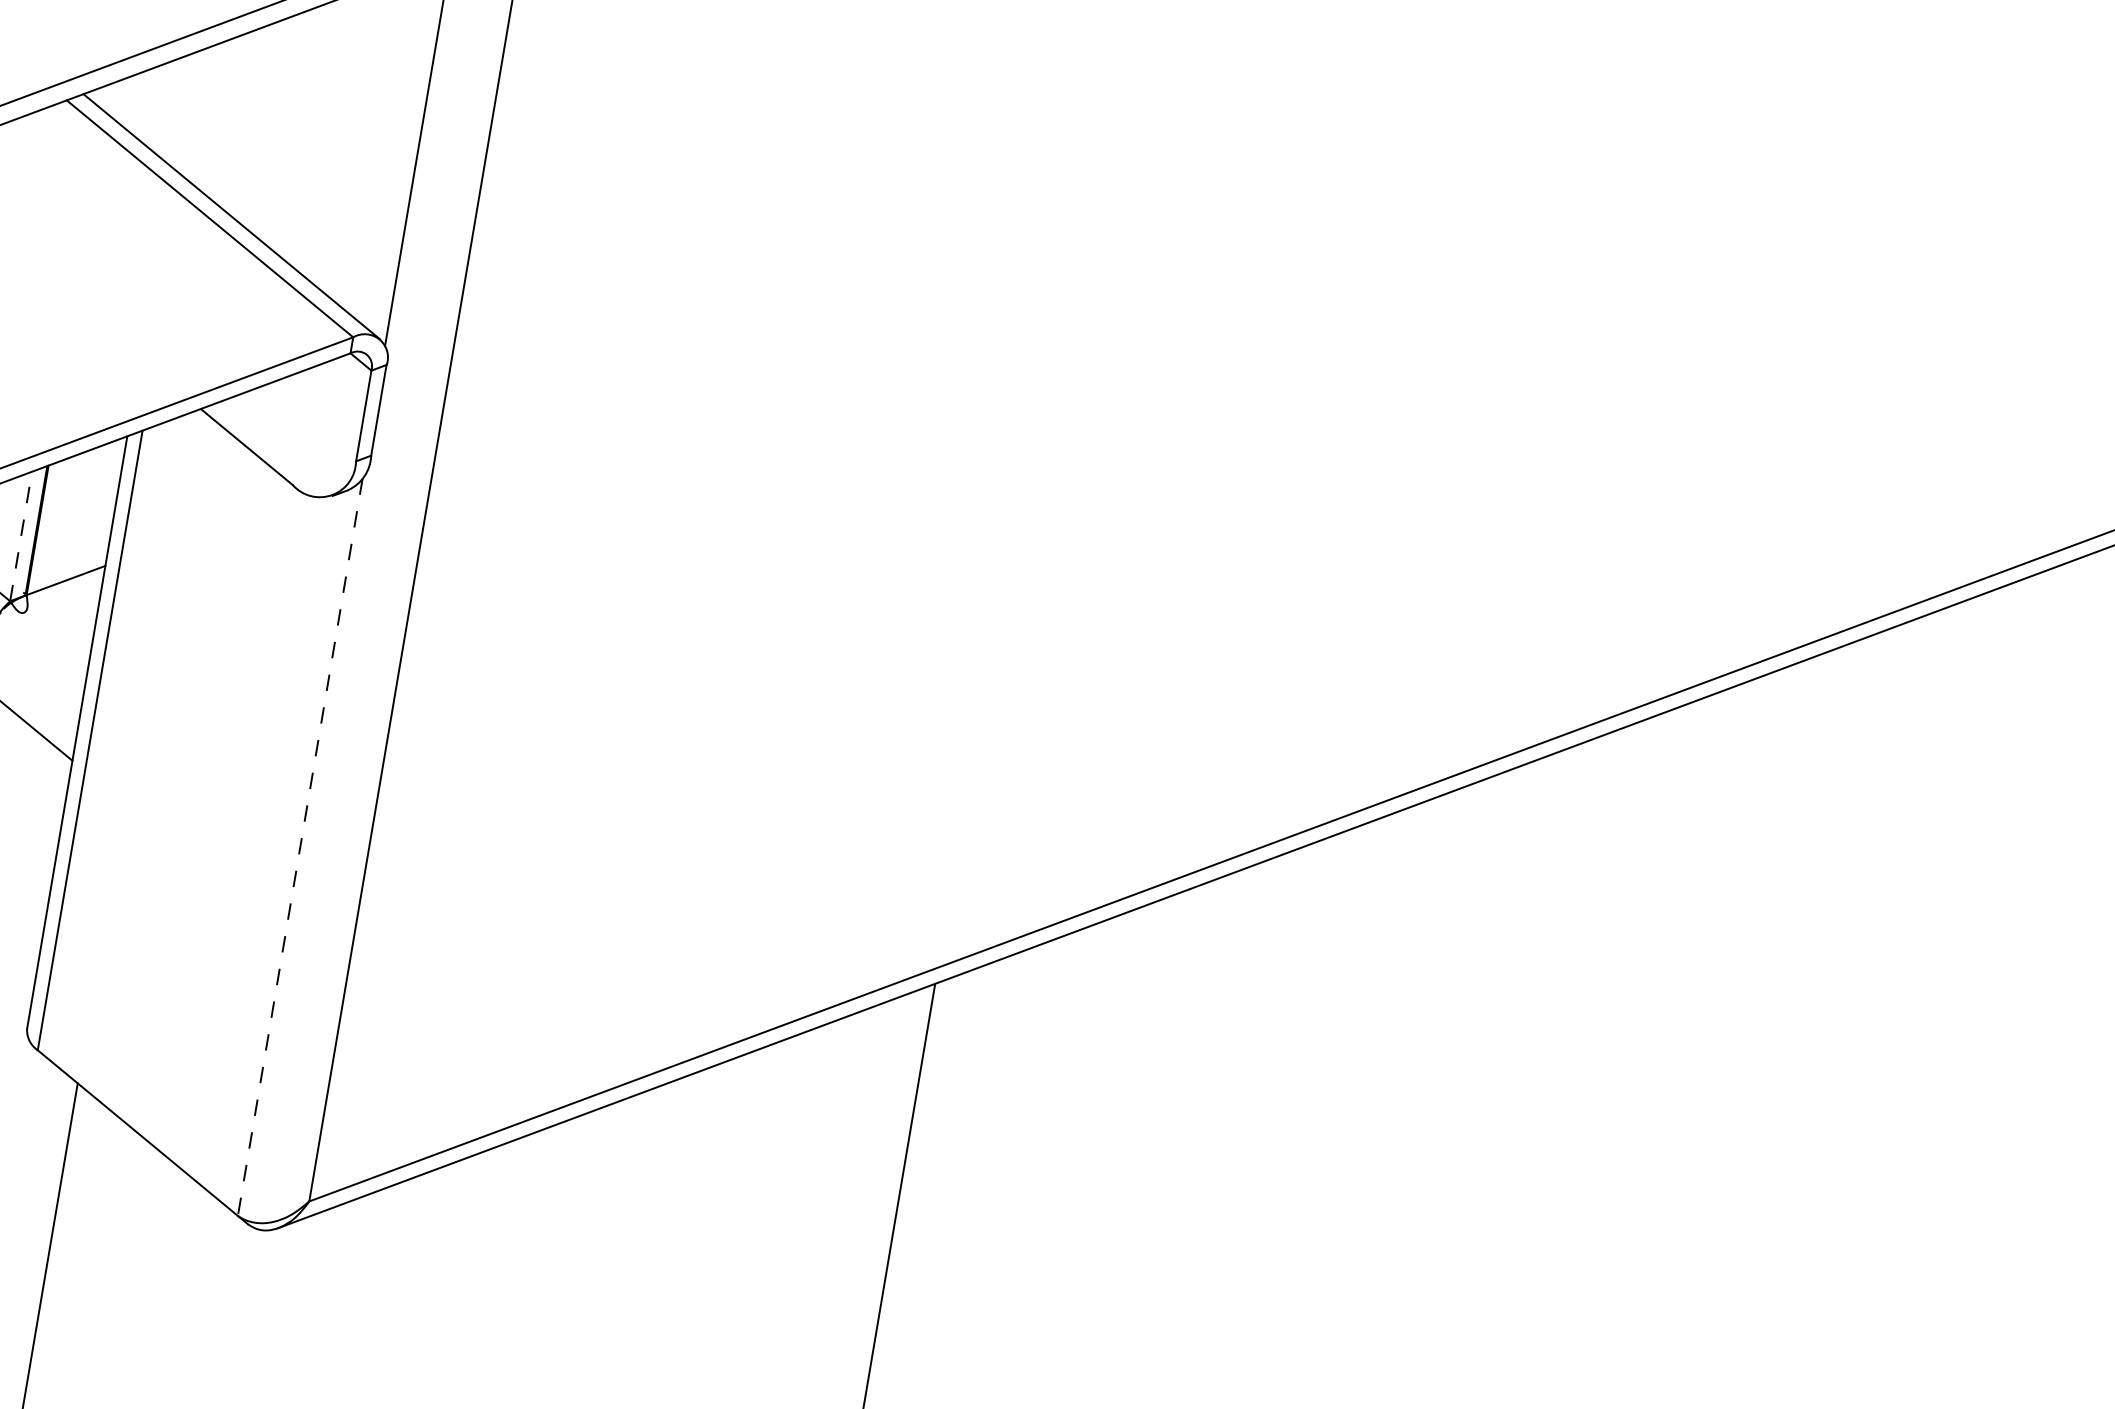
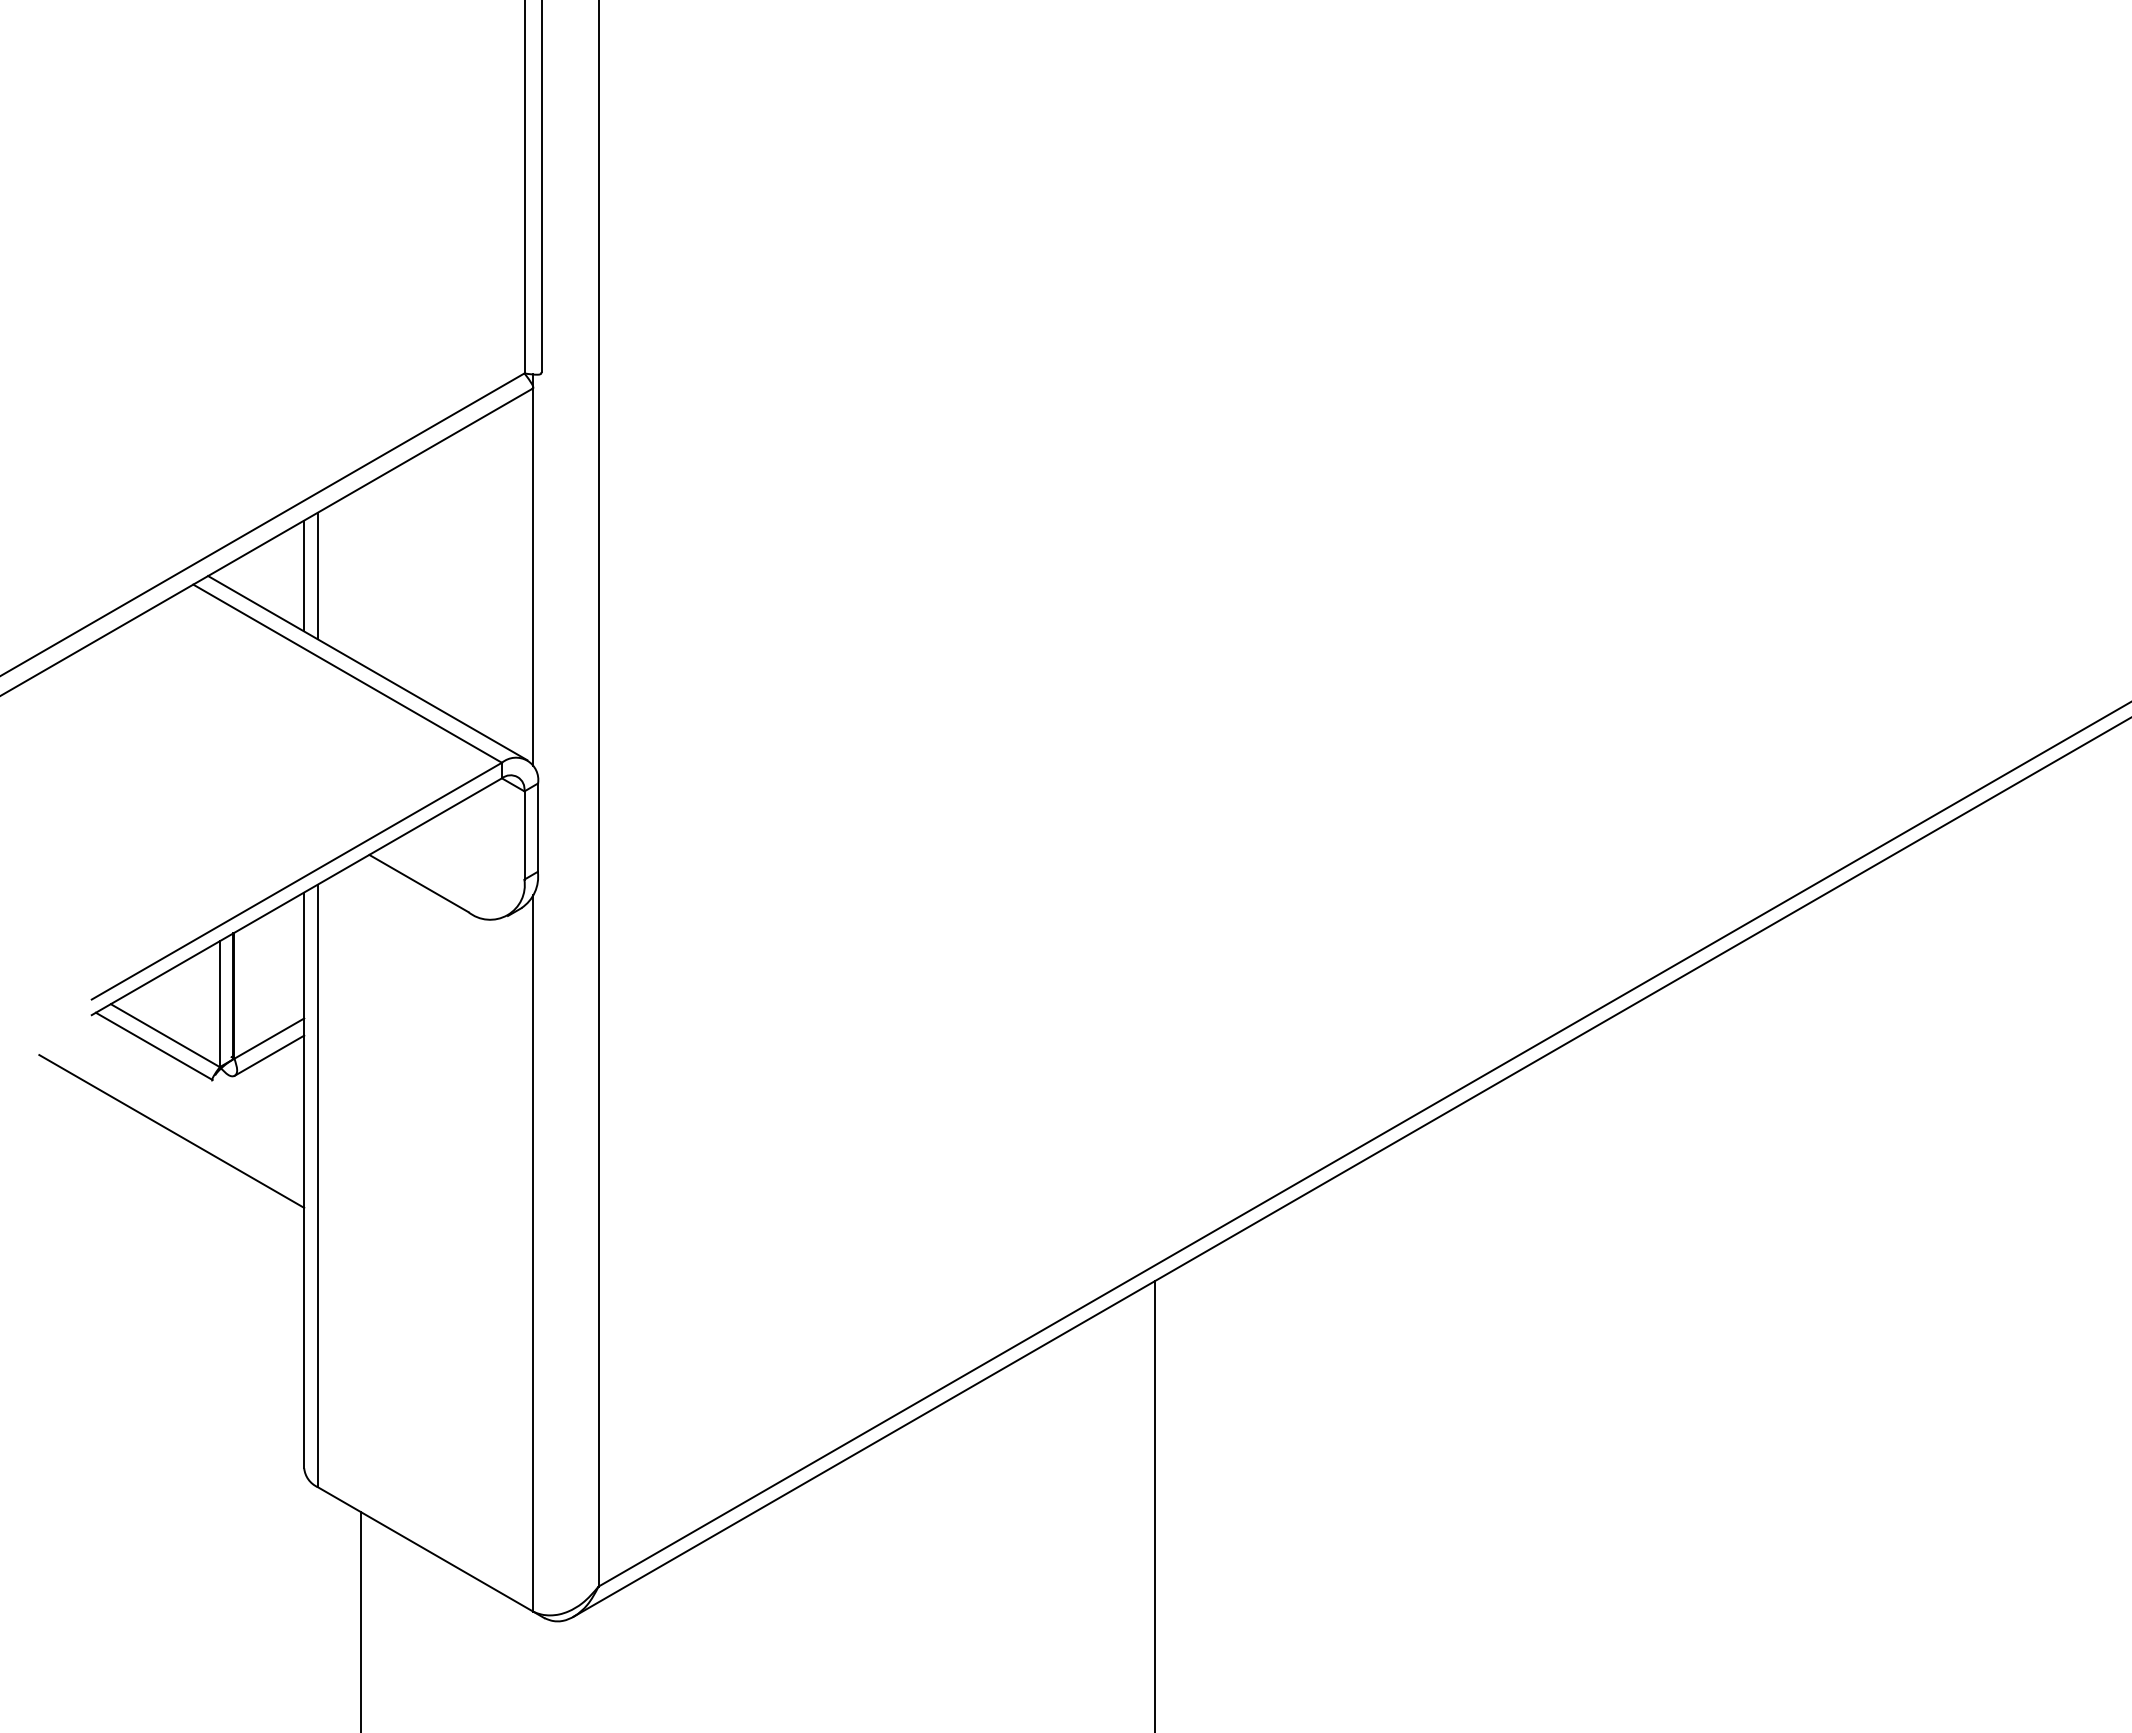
line: (182, 110) -> (304, 575), added
line: (196, 112) -> (317, 575), added
line: (20, 536) -> (219, 1004), dashed -> solid
line: (63, 597) -> (269, 1055), added
line: (300, 847) -> (533, 1253), dashed -> solid

